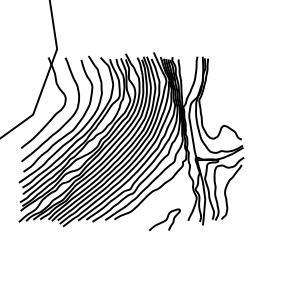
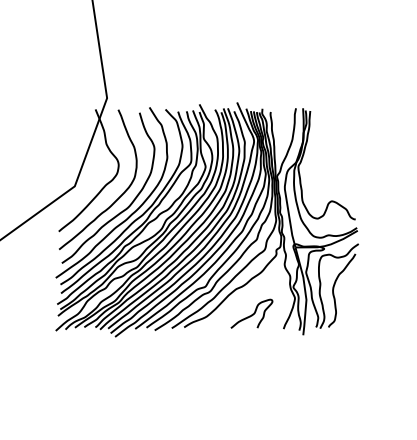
curve: (165, 219) -> (252, 313), moved

